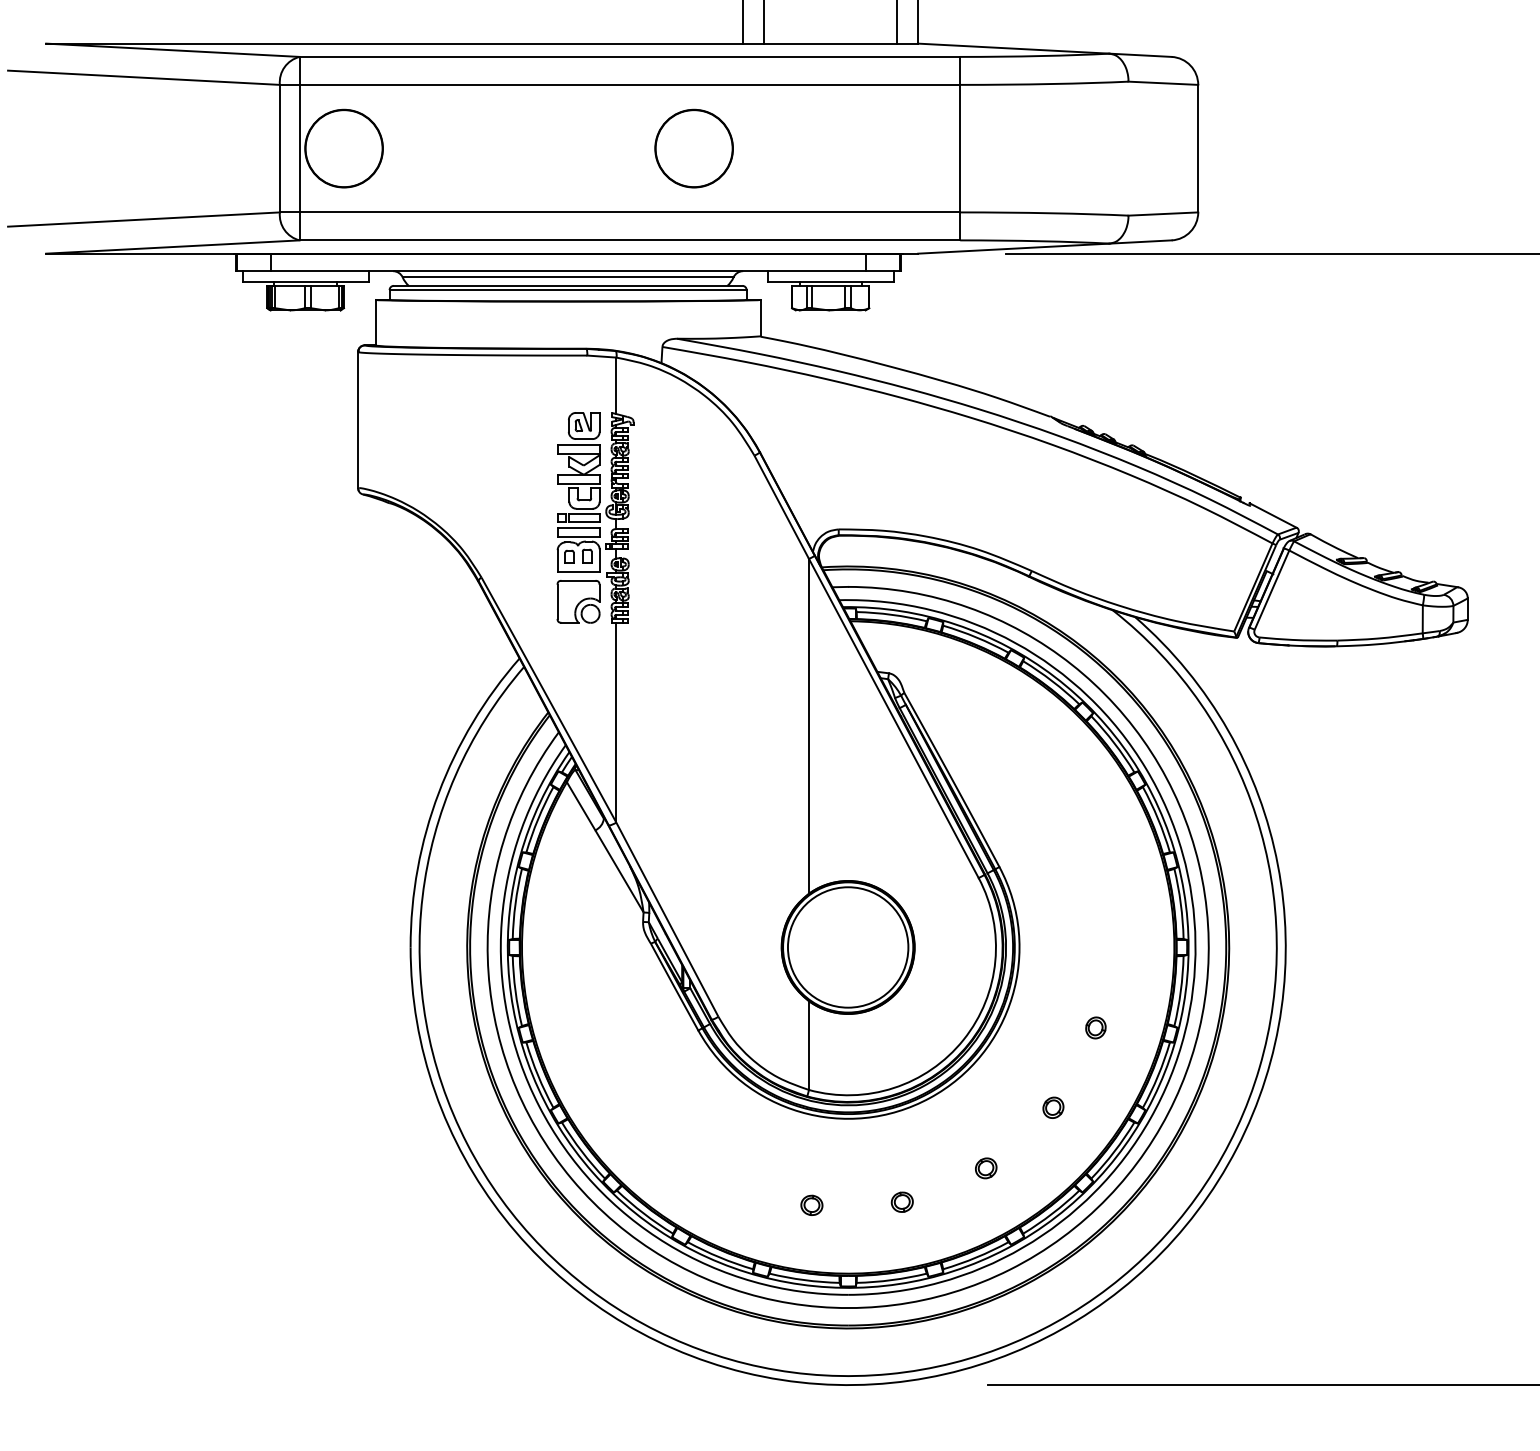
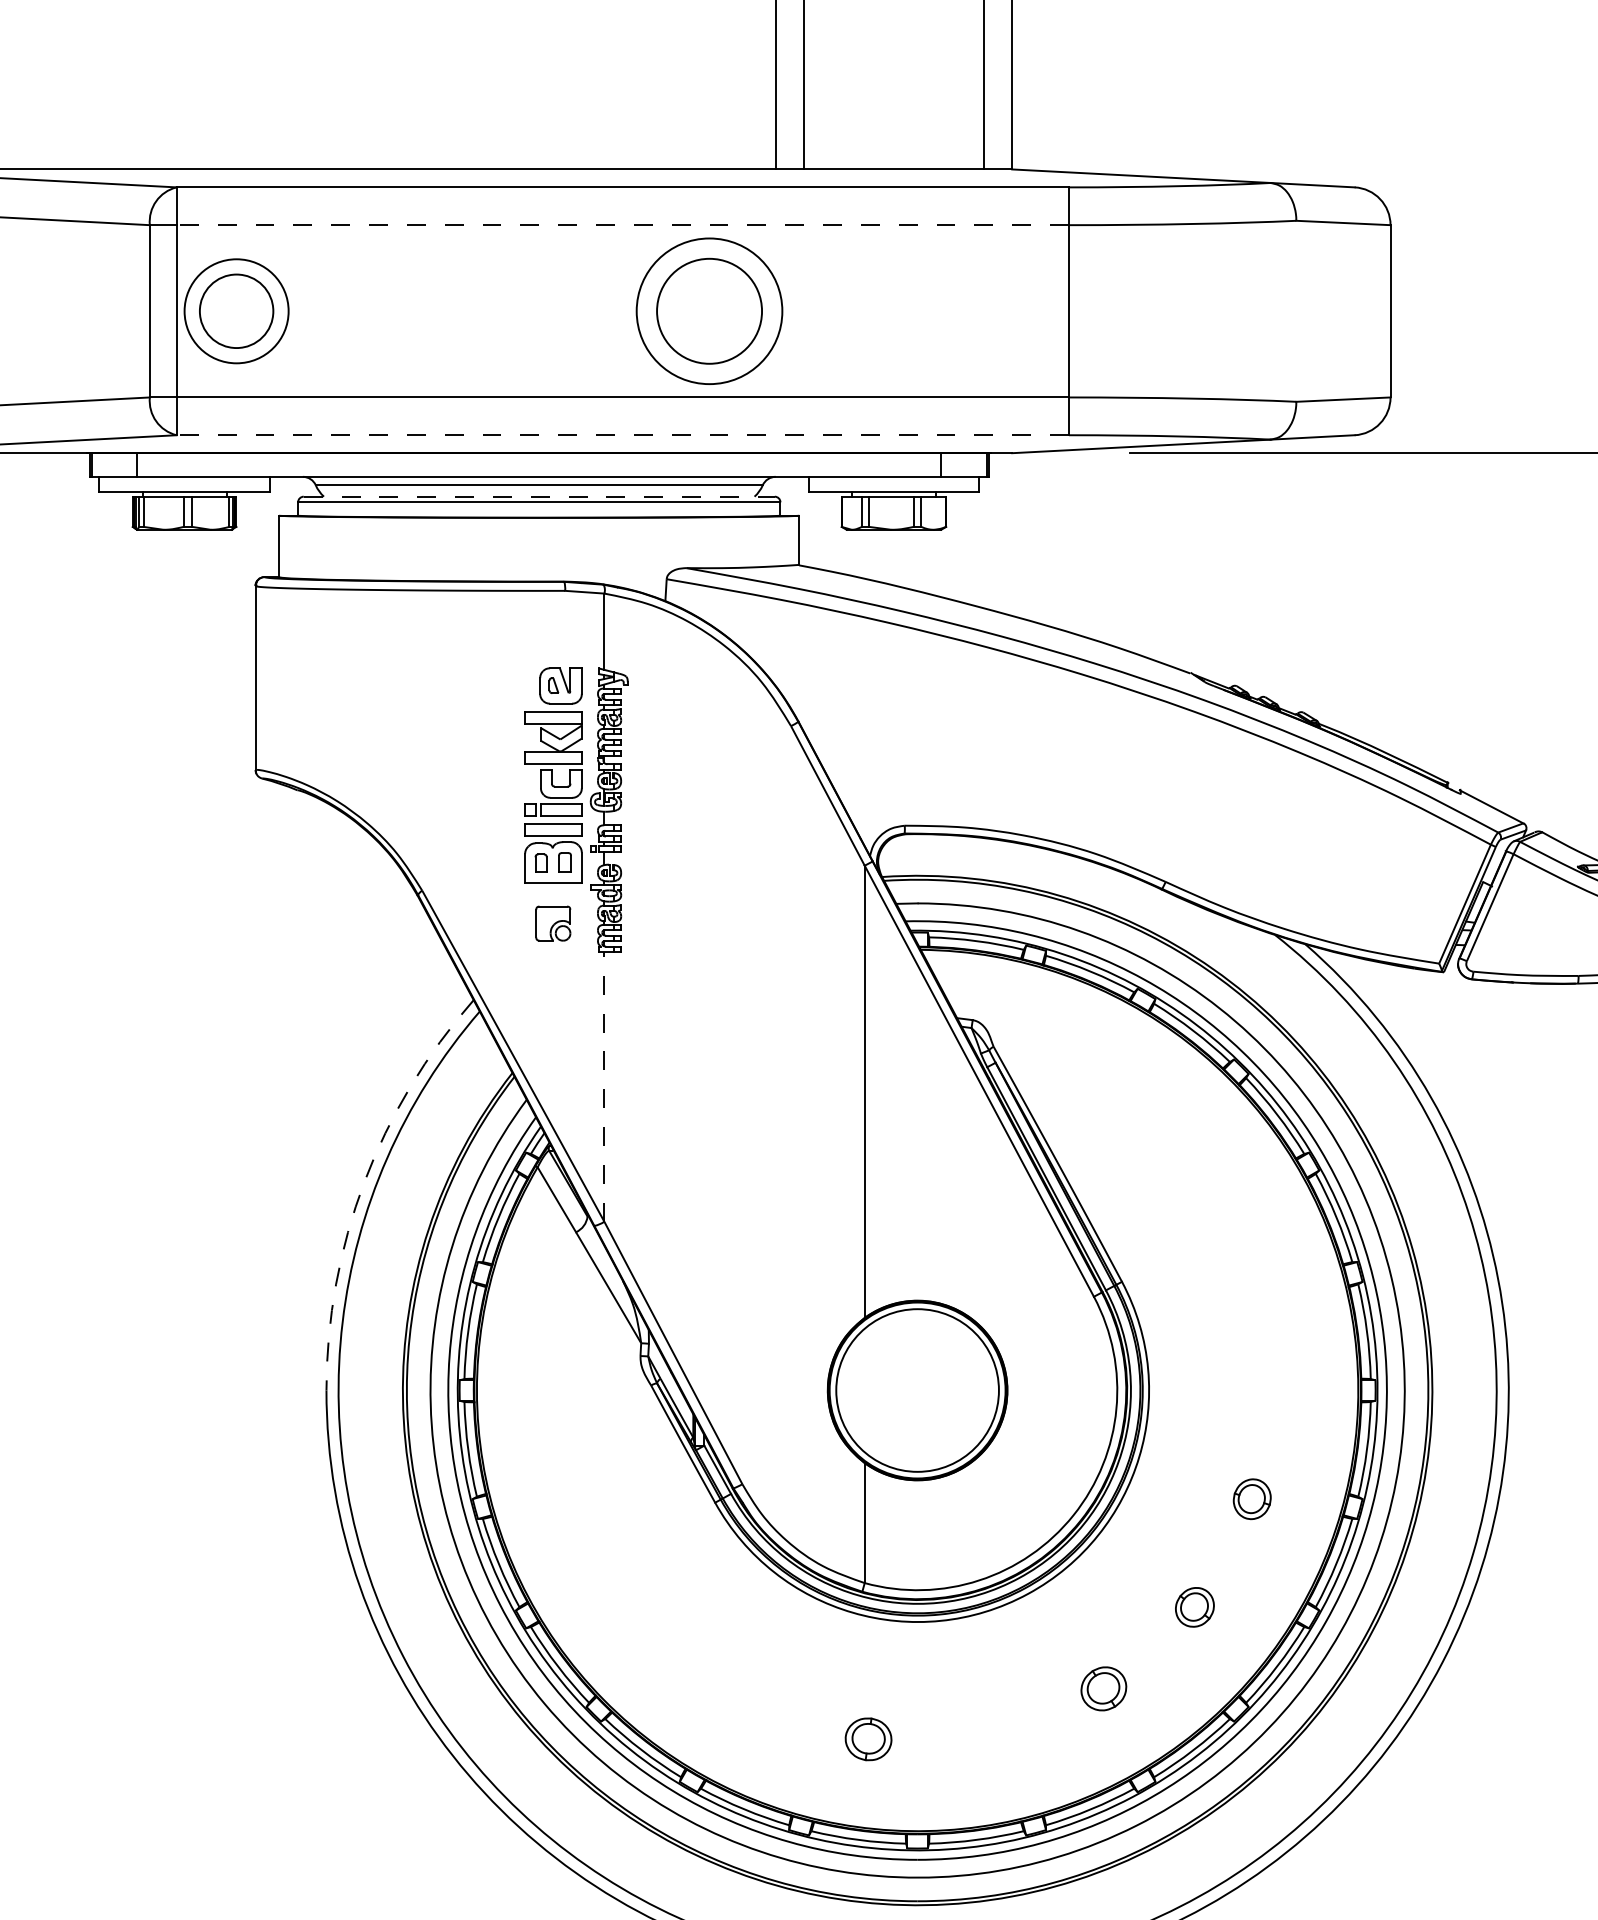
line: (629, 84) -> (622, 224), solid -> dashed
circle: (343, 148) -> (235, 311), size x0.7
circle: (693, 148) -> (708, 311), size x1.4
line: (629, 240) -> (622, 435), solid -> dashed
line: (568, 285) -> (539, 496), solid -> dashed
part: (578, 601) -> (553, 923), size x0.6
line: (616, 722) -> (604, 1086), solid -> dashed
arc: (438, 793) -> (364, 1182), solid -> dashed
part: (1095, 1027) -> (1251, 1498), size x1.4
part: (1053, 1107) -> (1195, 1606), size x1.4
part: (986, 1168) -> (1104, 1689), size x1.6
part: (901, 1201) -> (989, 1733), removed
part: (811, 1204) -> (868, 1737), size x1.6

